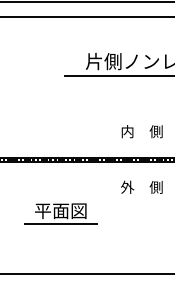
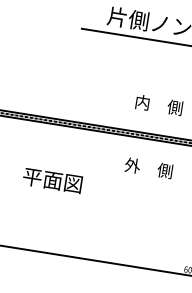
line: (60, 223) -> (50, 194), removed

